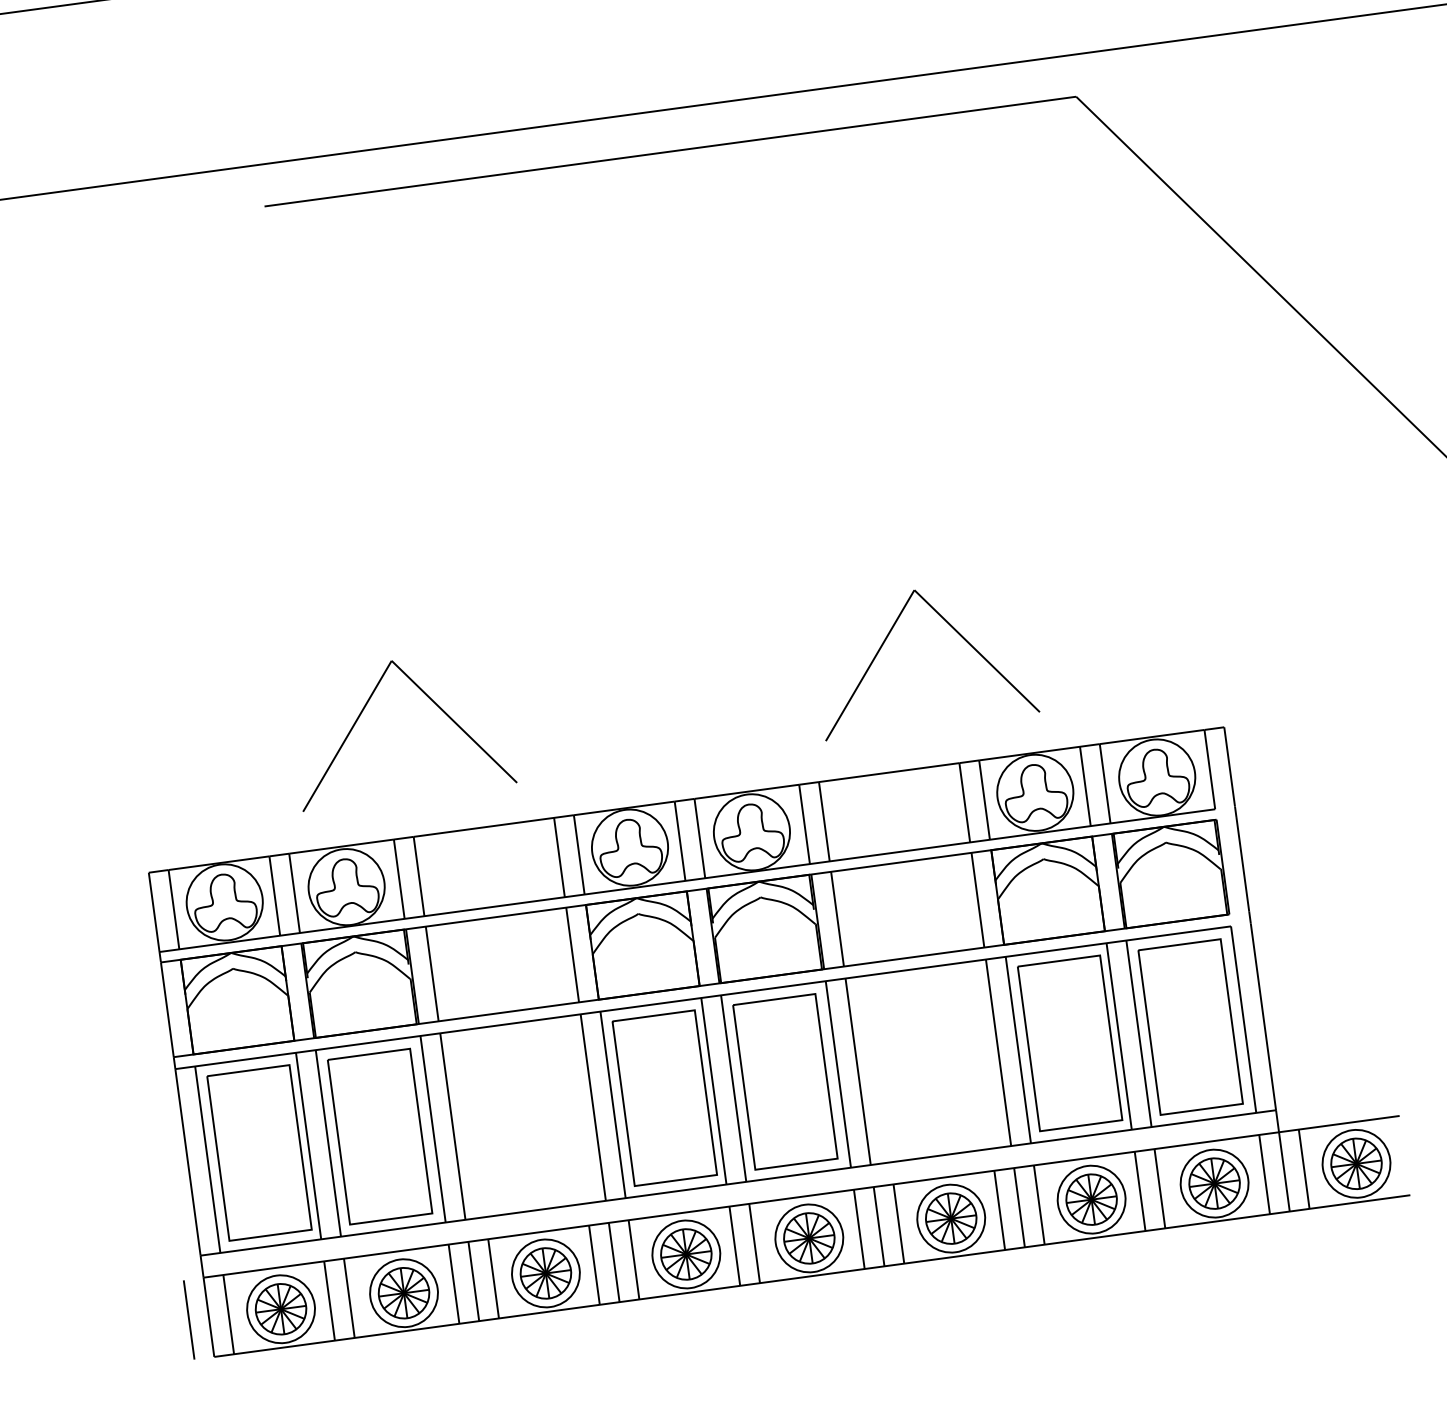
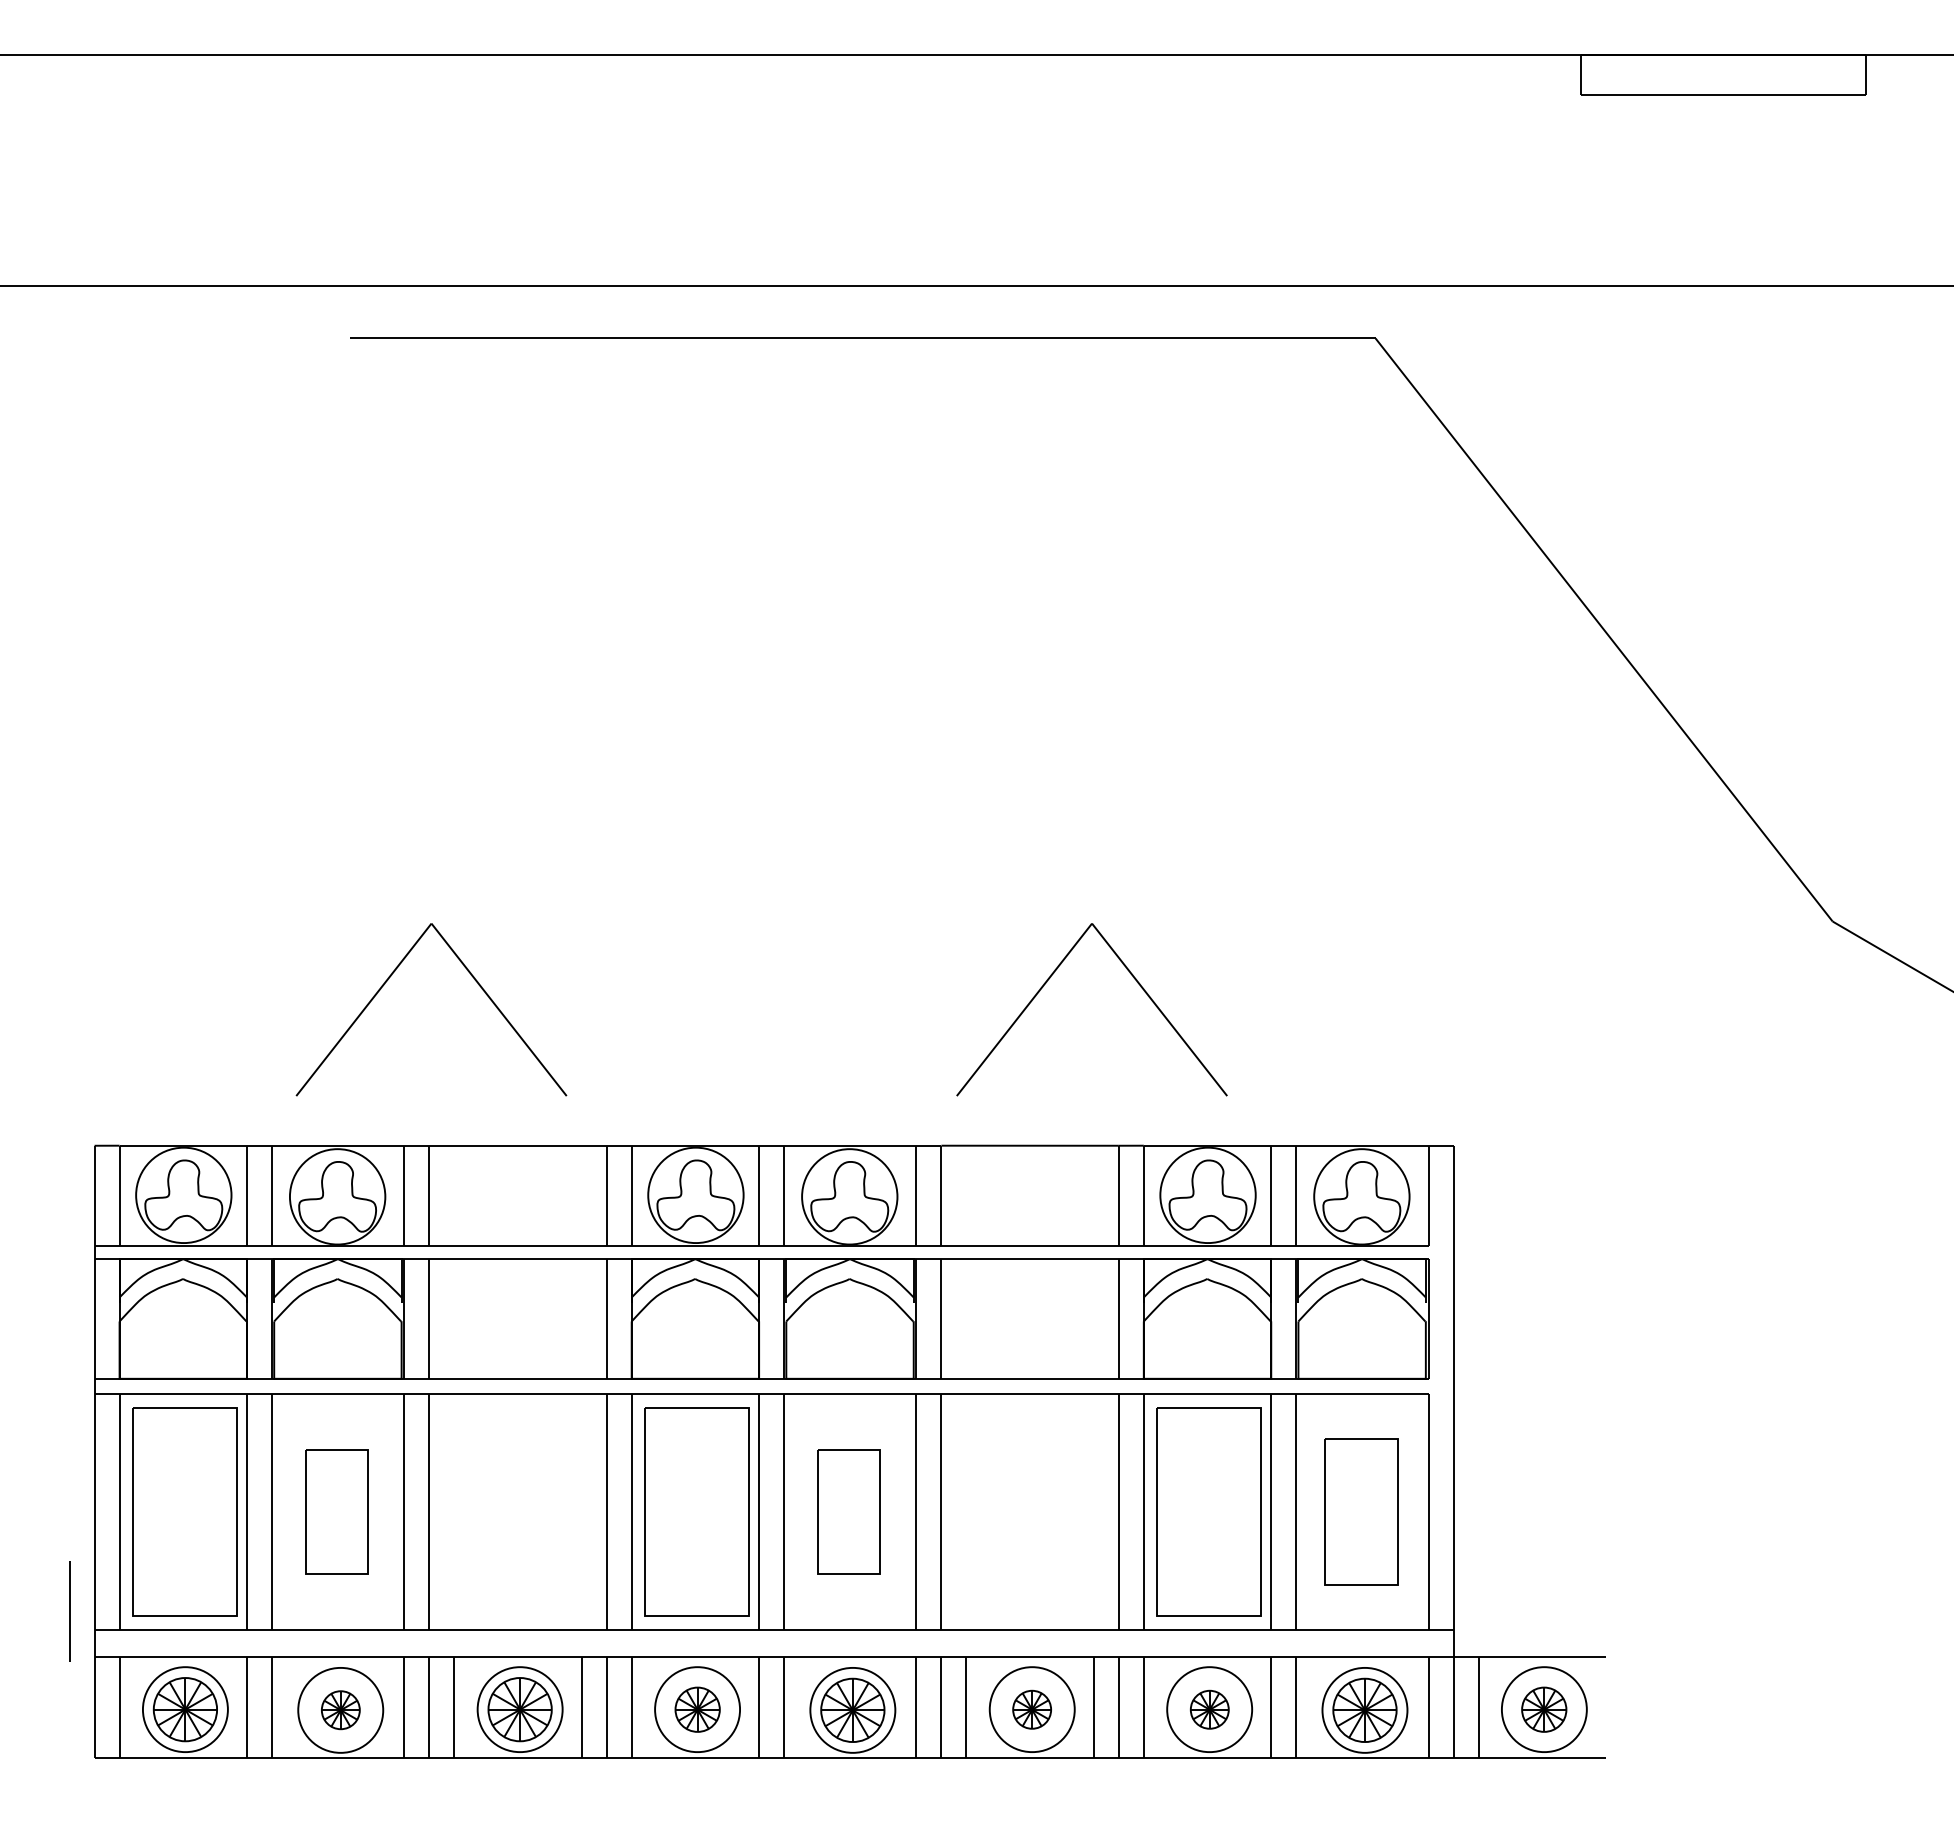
part: (1190, 1026) -> (1361, 1511), size x0.7
part: (784, 1081) -> (848, 1511), size x0.6
part: (379, 1136) -> (336, 1511), size x0.6
part: (1355, 1163) -> (1543, 1709), size x0.7
part: (1091, 1199) -> (1209, 1709), size x0.6
part: (950, 1218) -> (1031, 1709), size x0.6
part: (686, 1254) -> (697, 1709), size x0.7
part: (403, 1292) -> (340, 1709), size x0.6
line: (189, 1319) -> (69, 1611), moved

